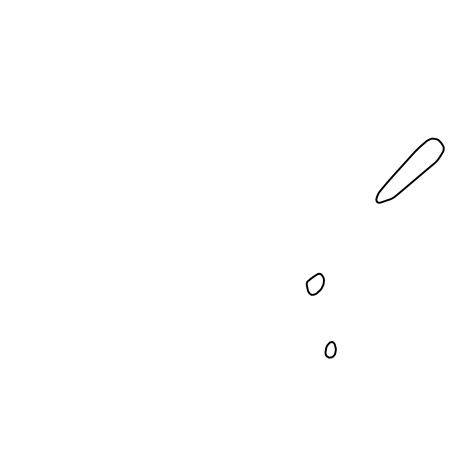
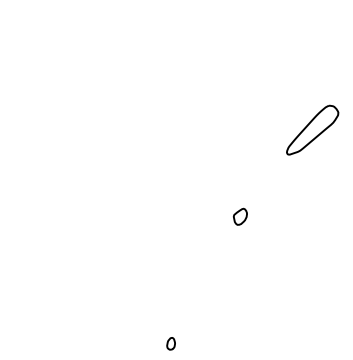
part: (329, 349) -> (170, 343), moved

